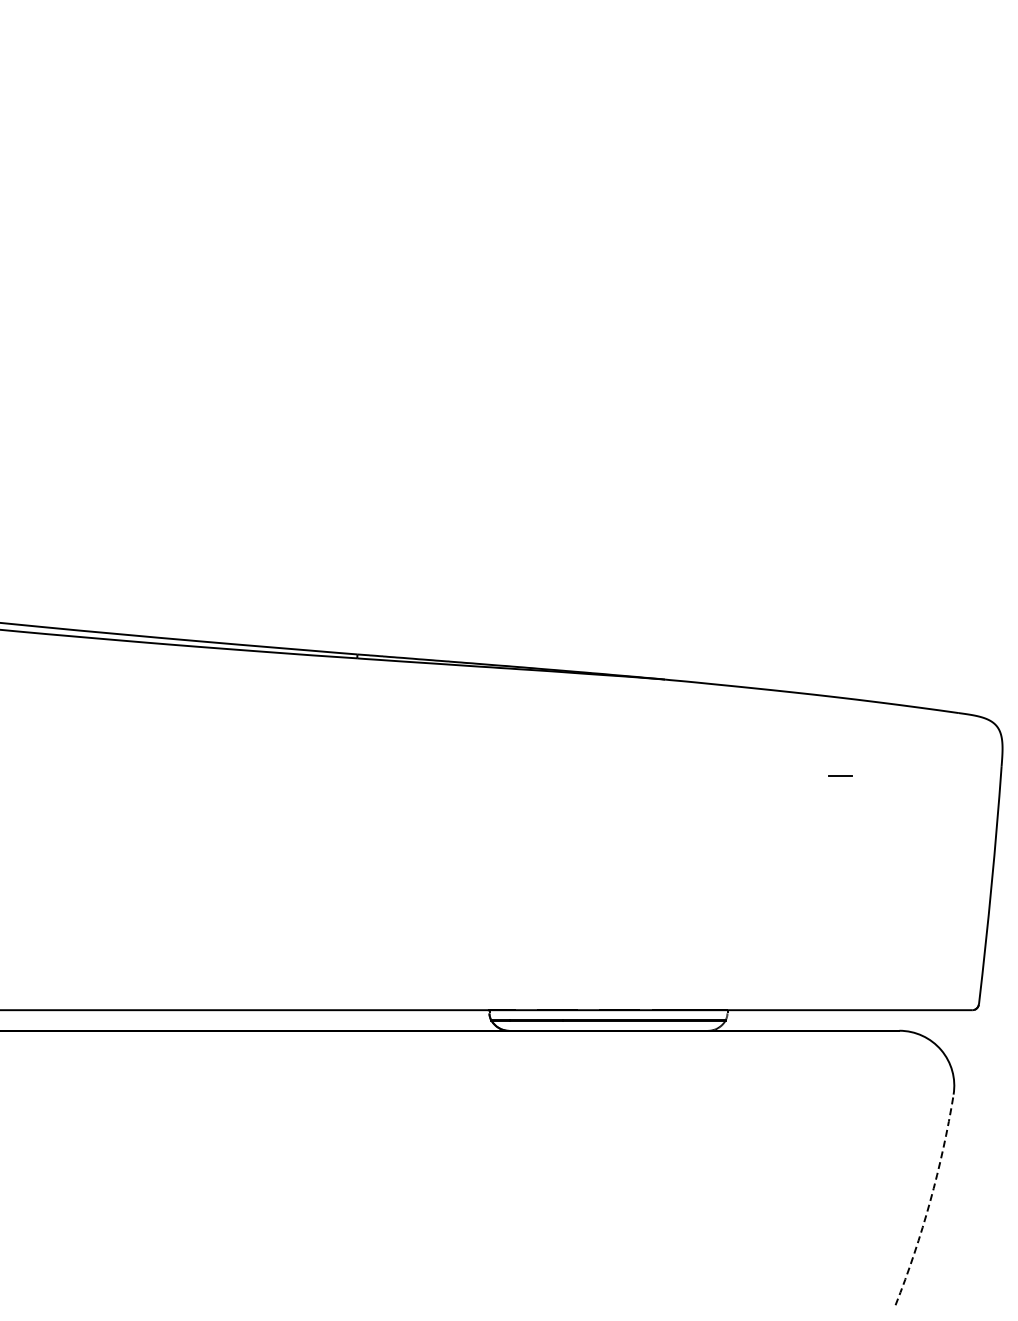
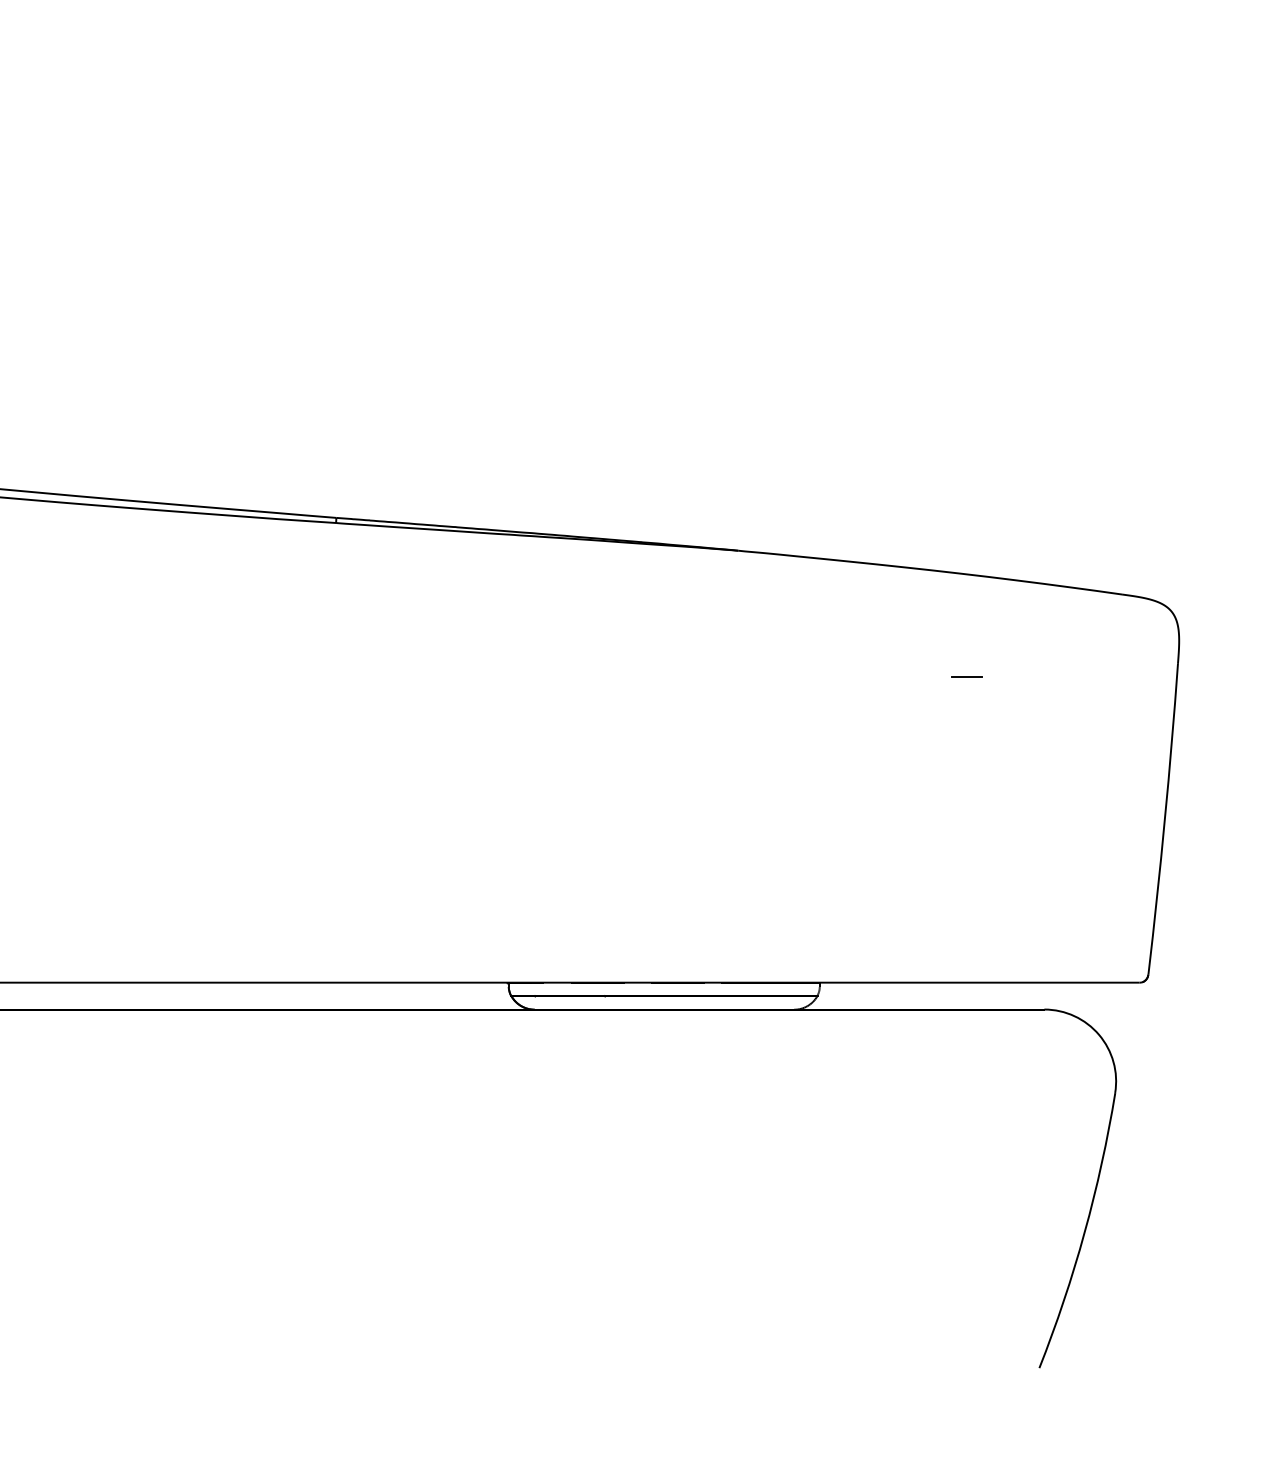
arc: (930, 1201) -> (1085, 1232), dashed -> solid

